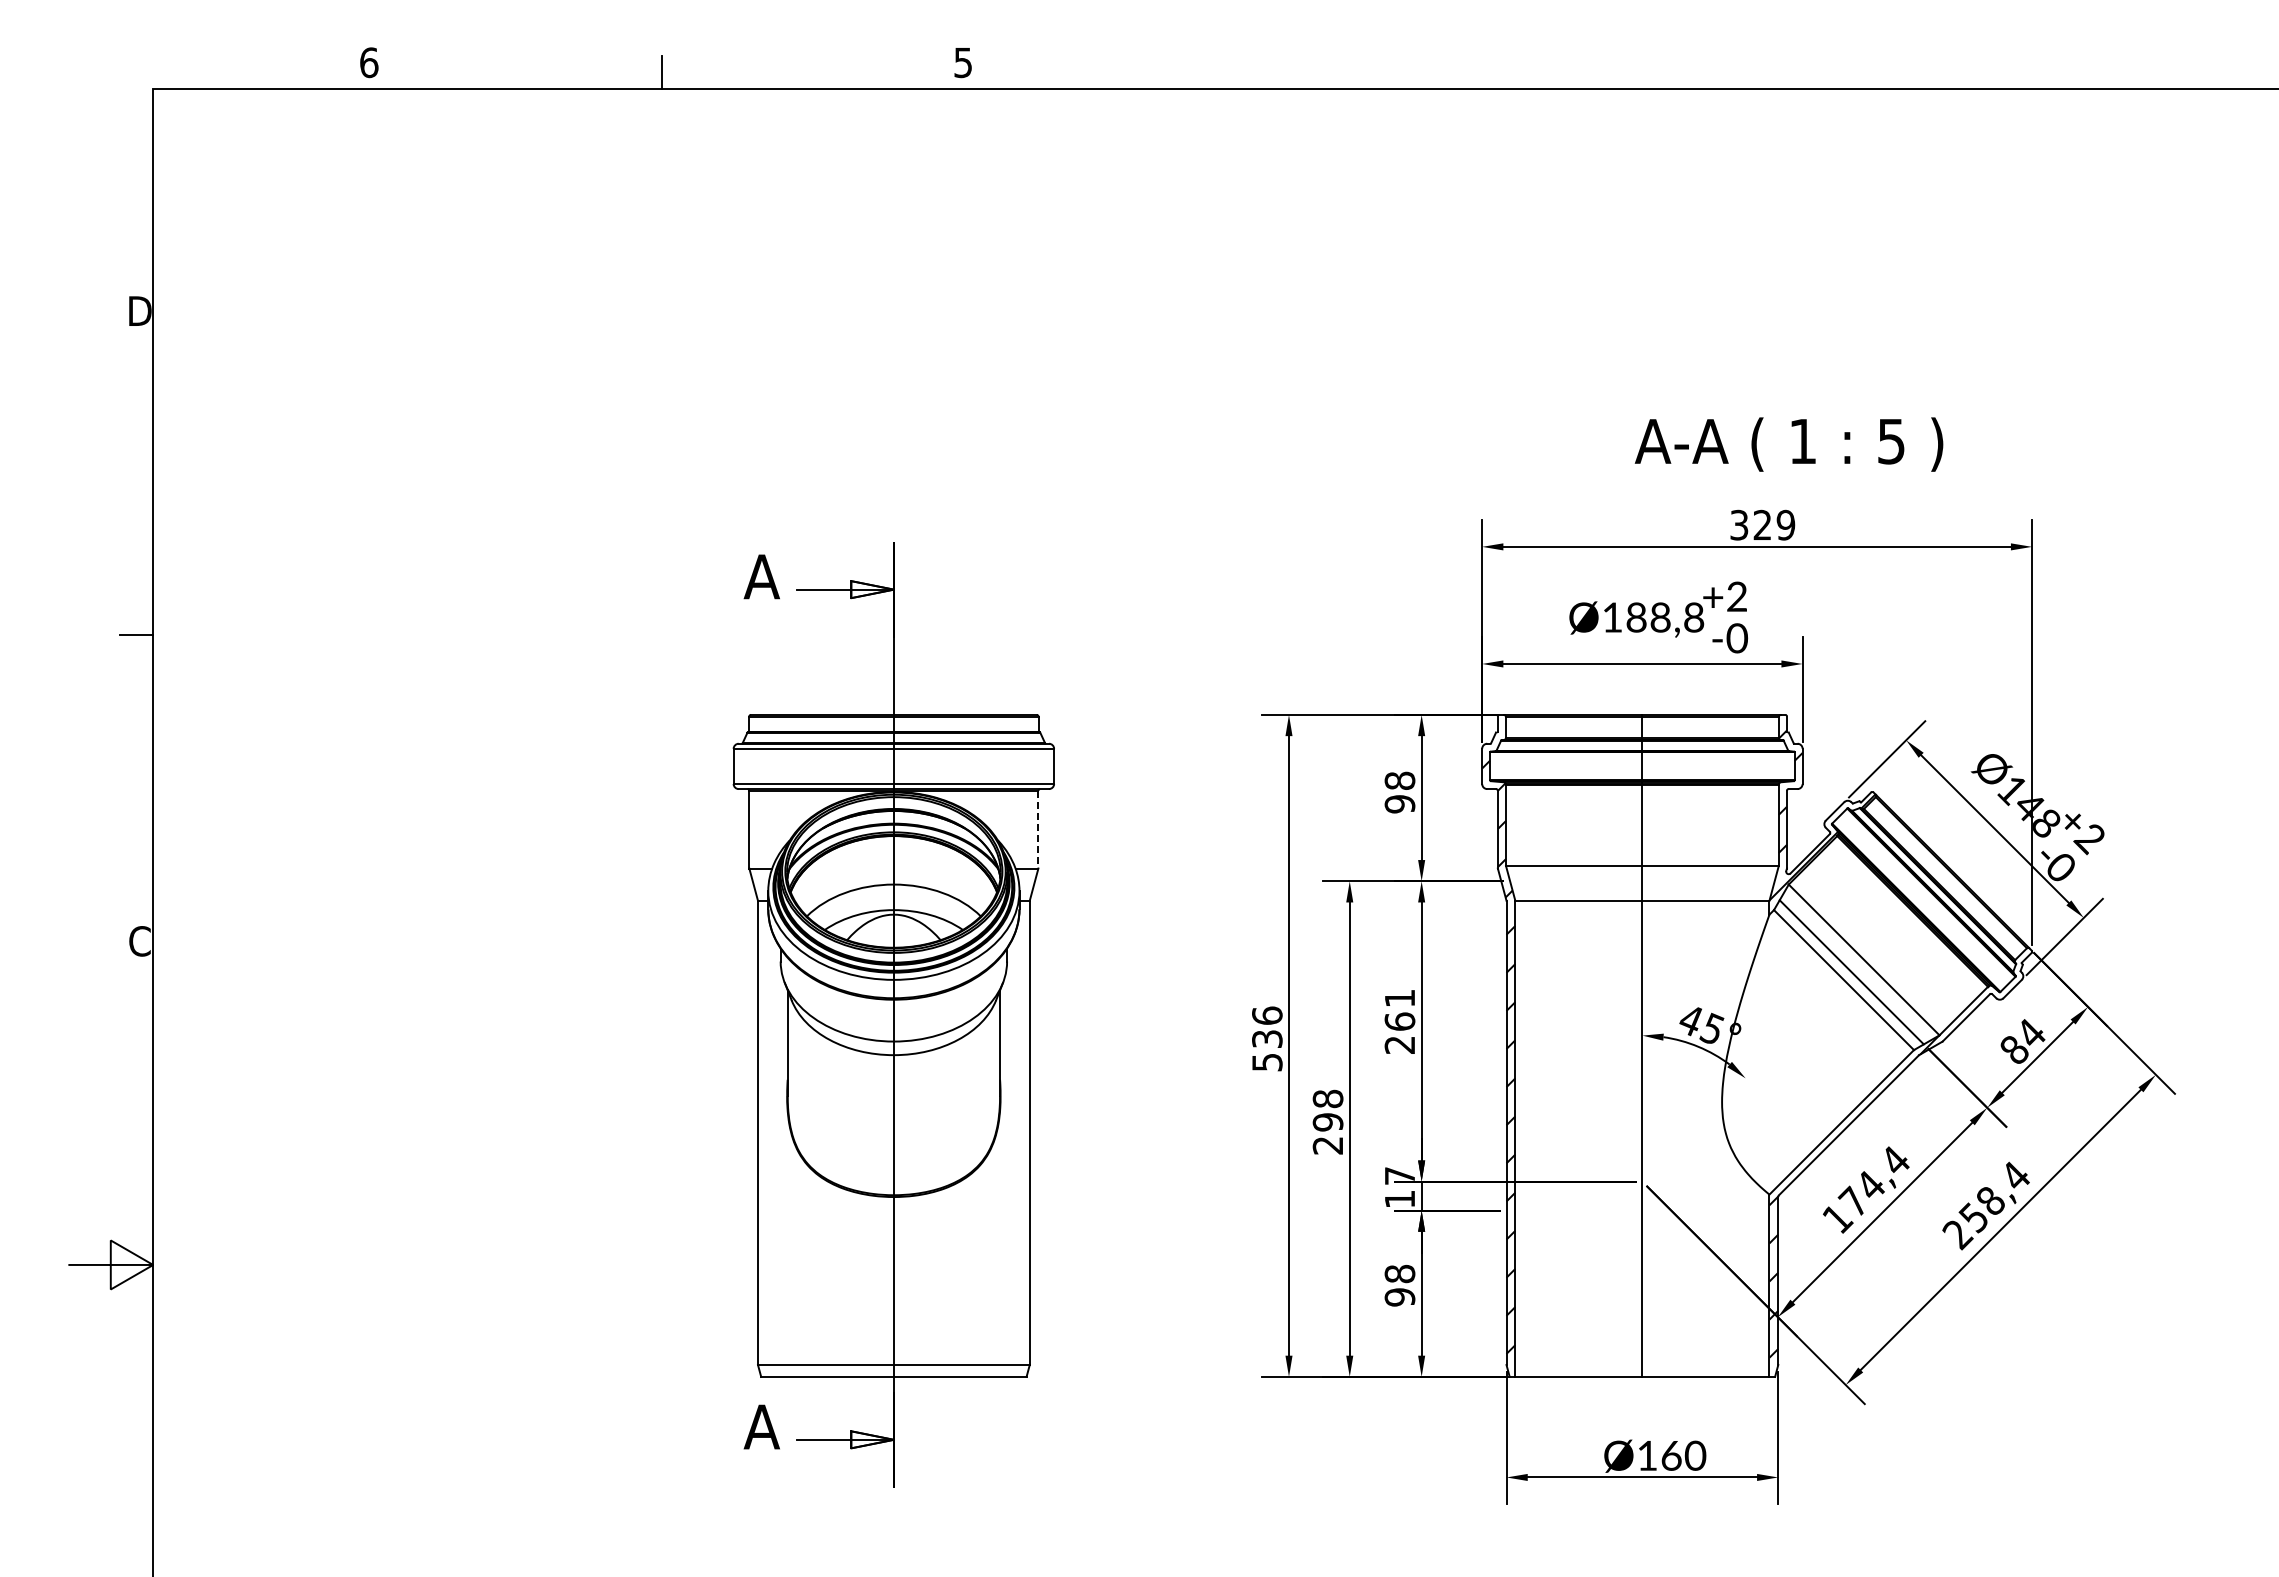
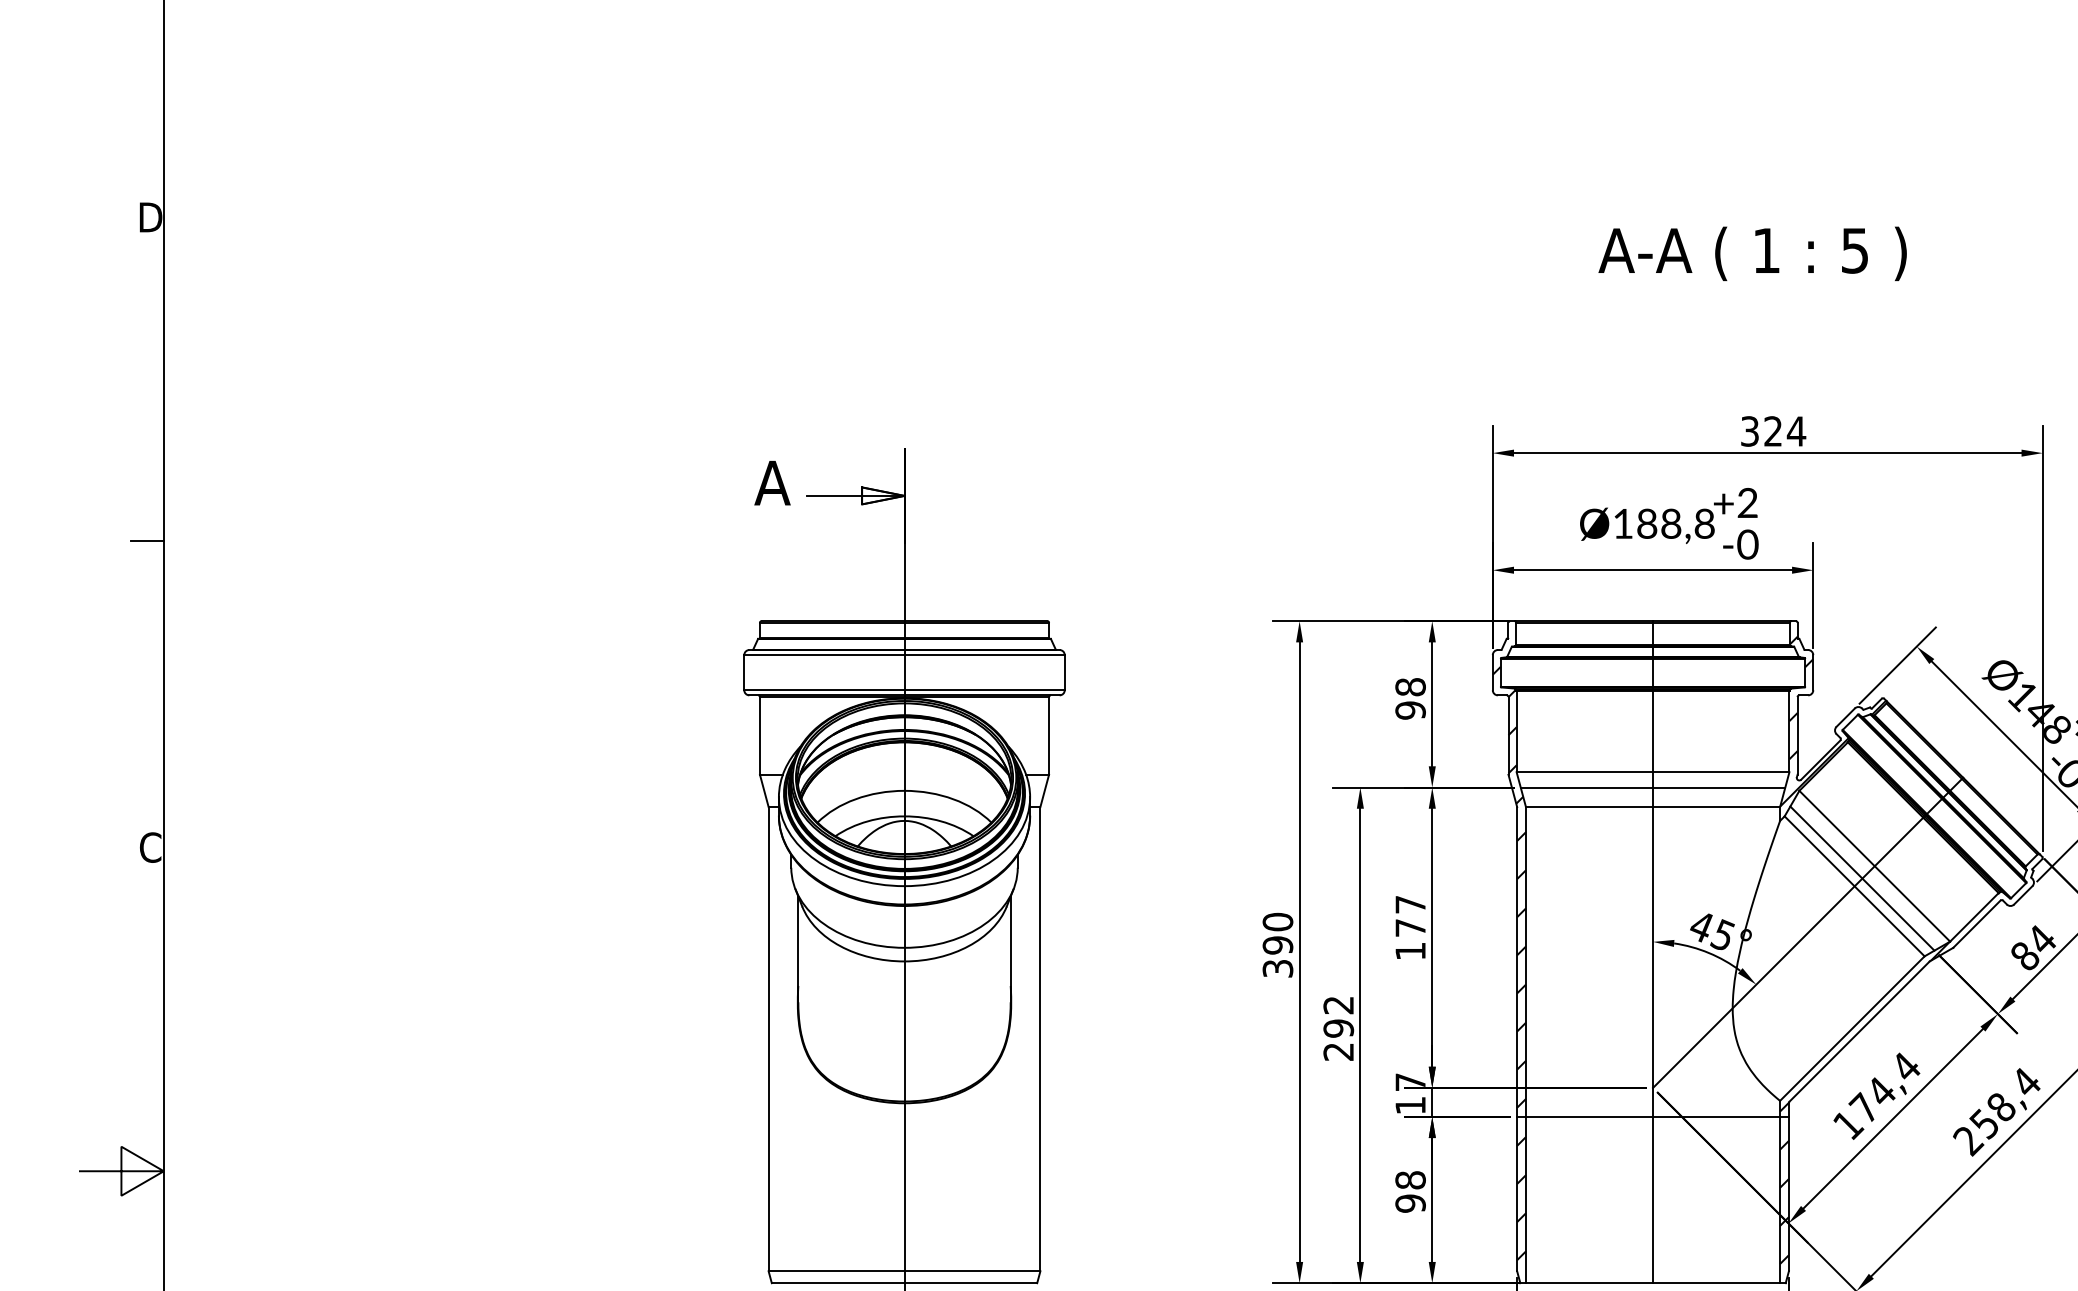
text: (1788, 444) -> (1752, 253), moved
text: (1785, 524) -> (1796, 430), 329 -> 324
line: (1038, 829) -> (1049, 735), dashed -> solid
line: (1642, 881) -> (1653, 787), added
text: (1399, 1021) -> (1410, 927), 261 -> 177
line: (1797, 1026) -> (1808, 932), added
text: (1267, 1038) -> (1278, 944), 536 -> 390
text: (1327, 1098) -> (1338, 1004), 298 -> 292
line: (1642, 1210) -> (1653, 1116), added

